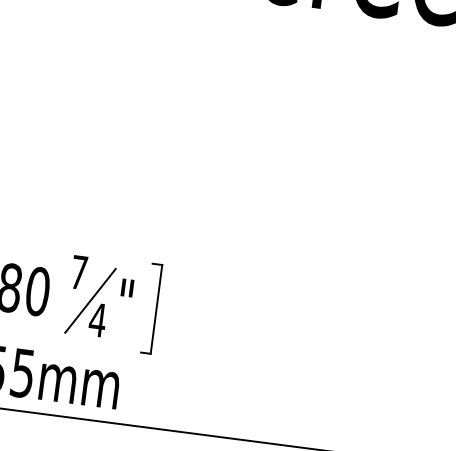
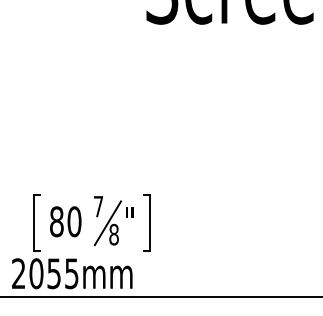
text: (97, 319) -> (113, 234), 4 -> 8

